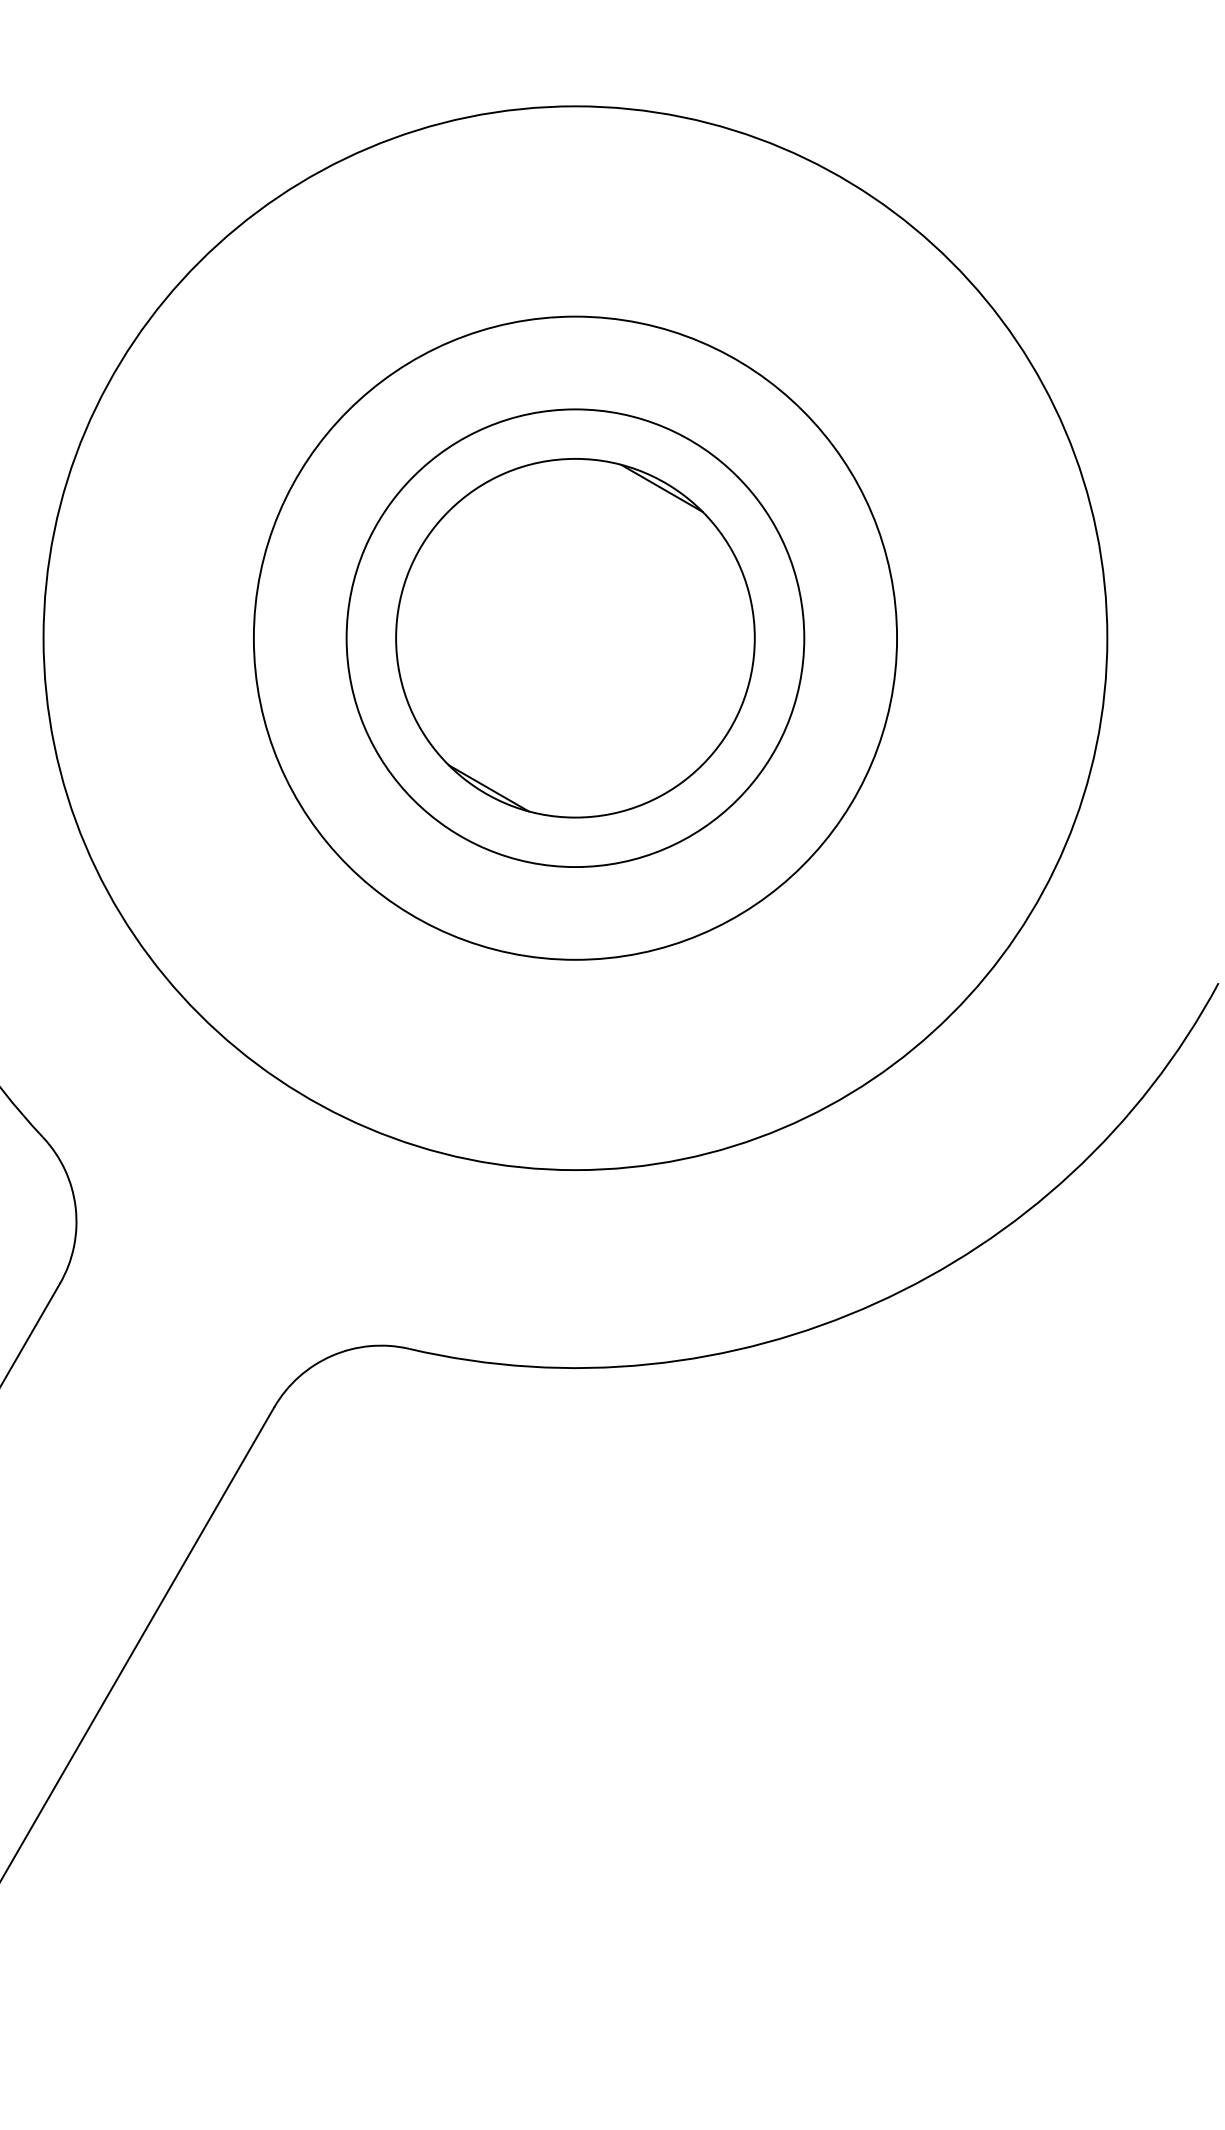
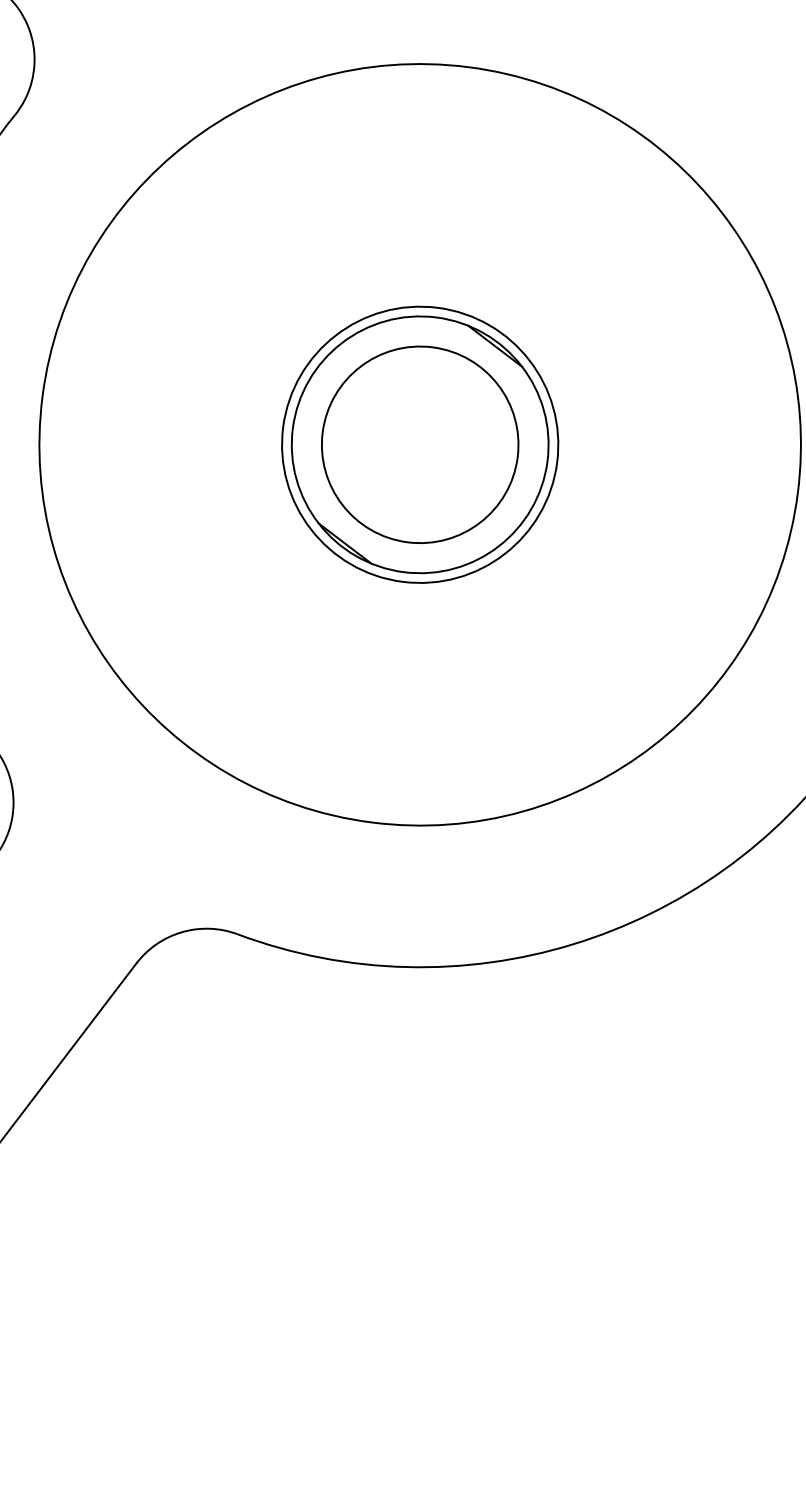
circle: (575, 637) -> (420, 444), size x0.6
circle: (575, 638) -> (420, 445), size x0.6

